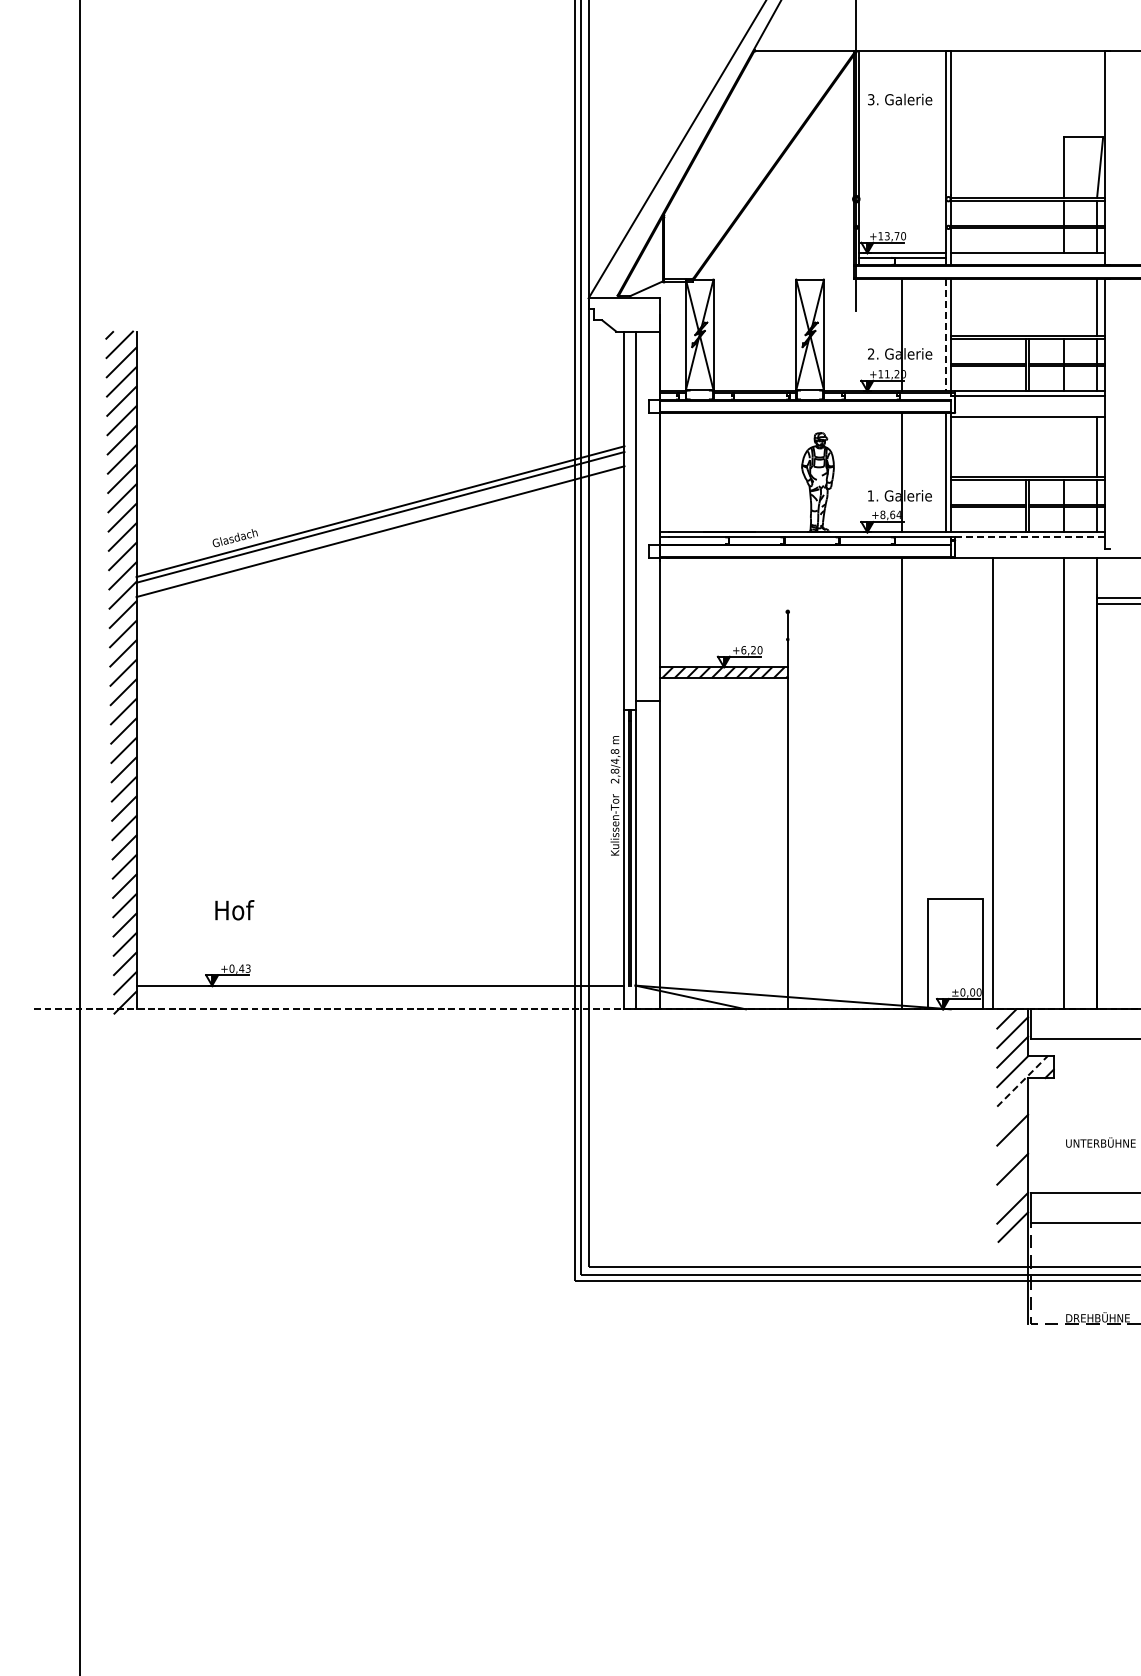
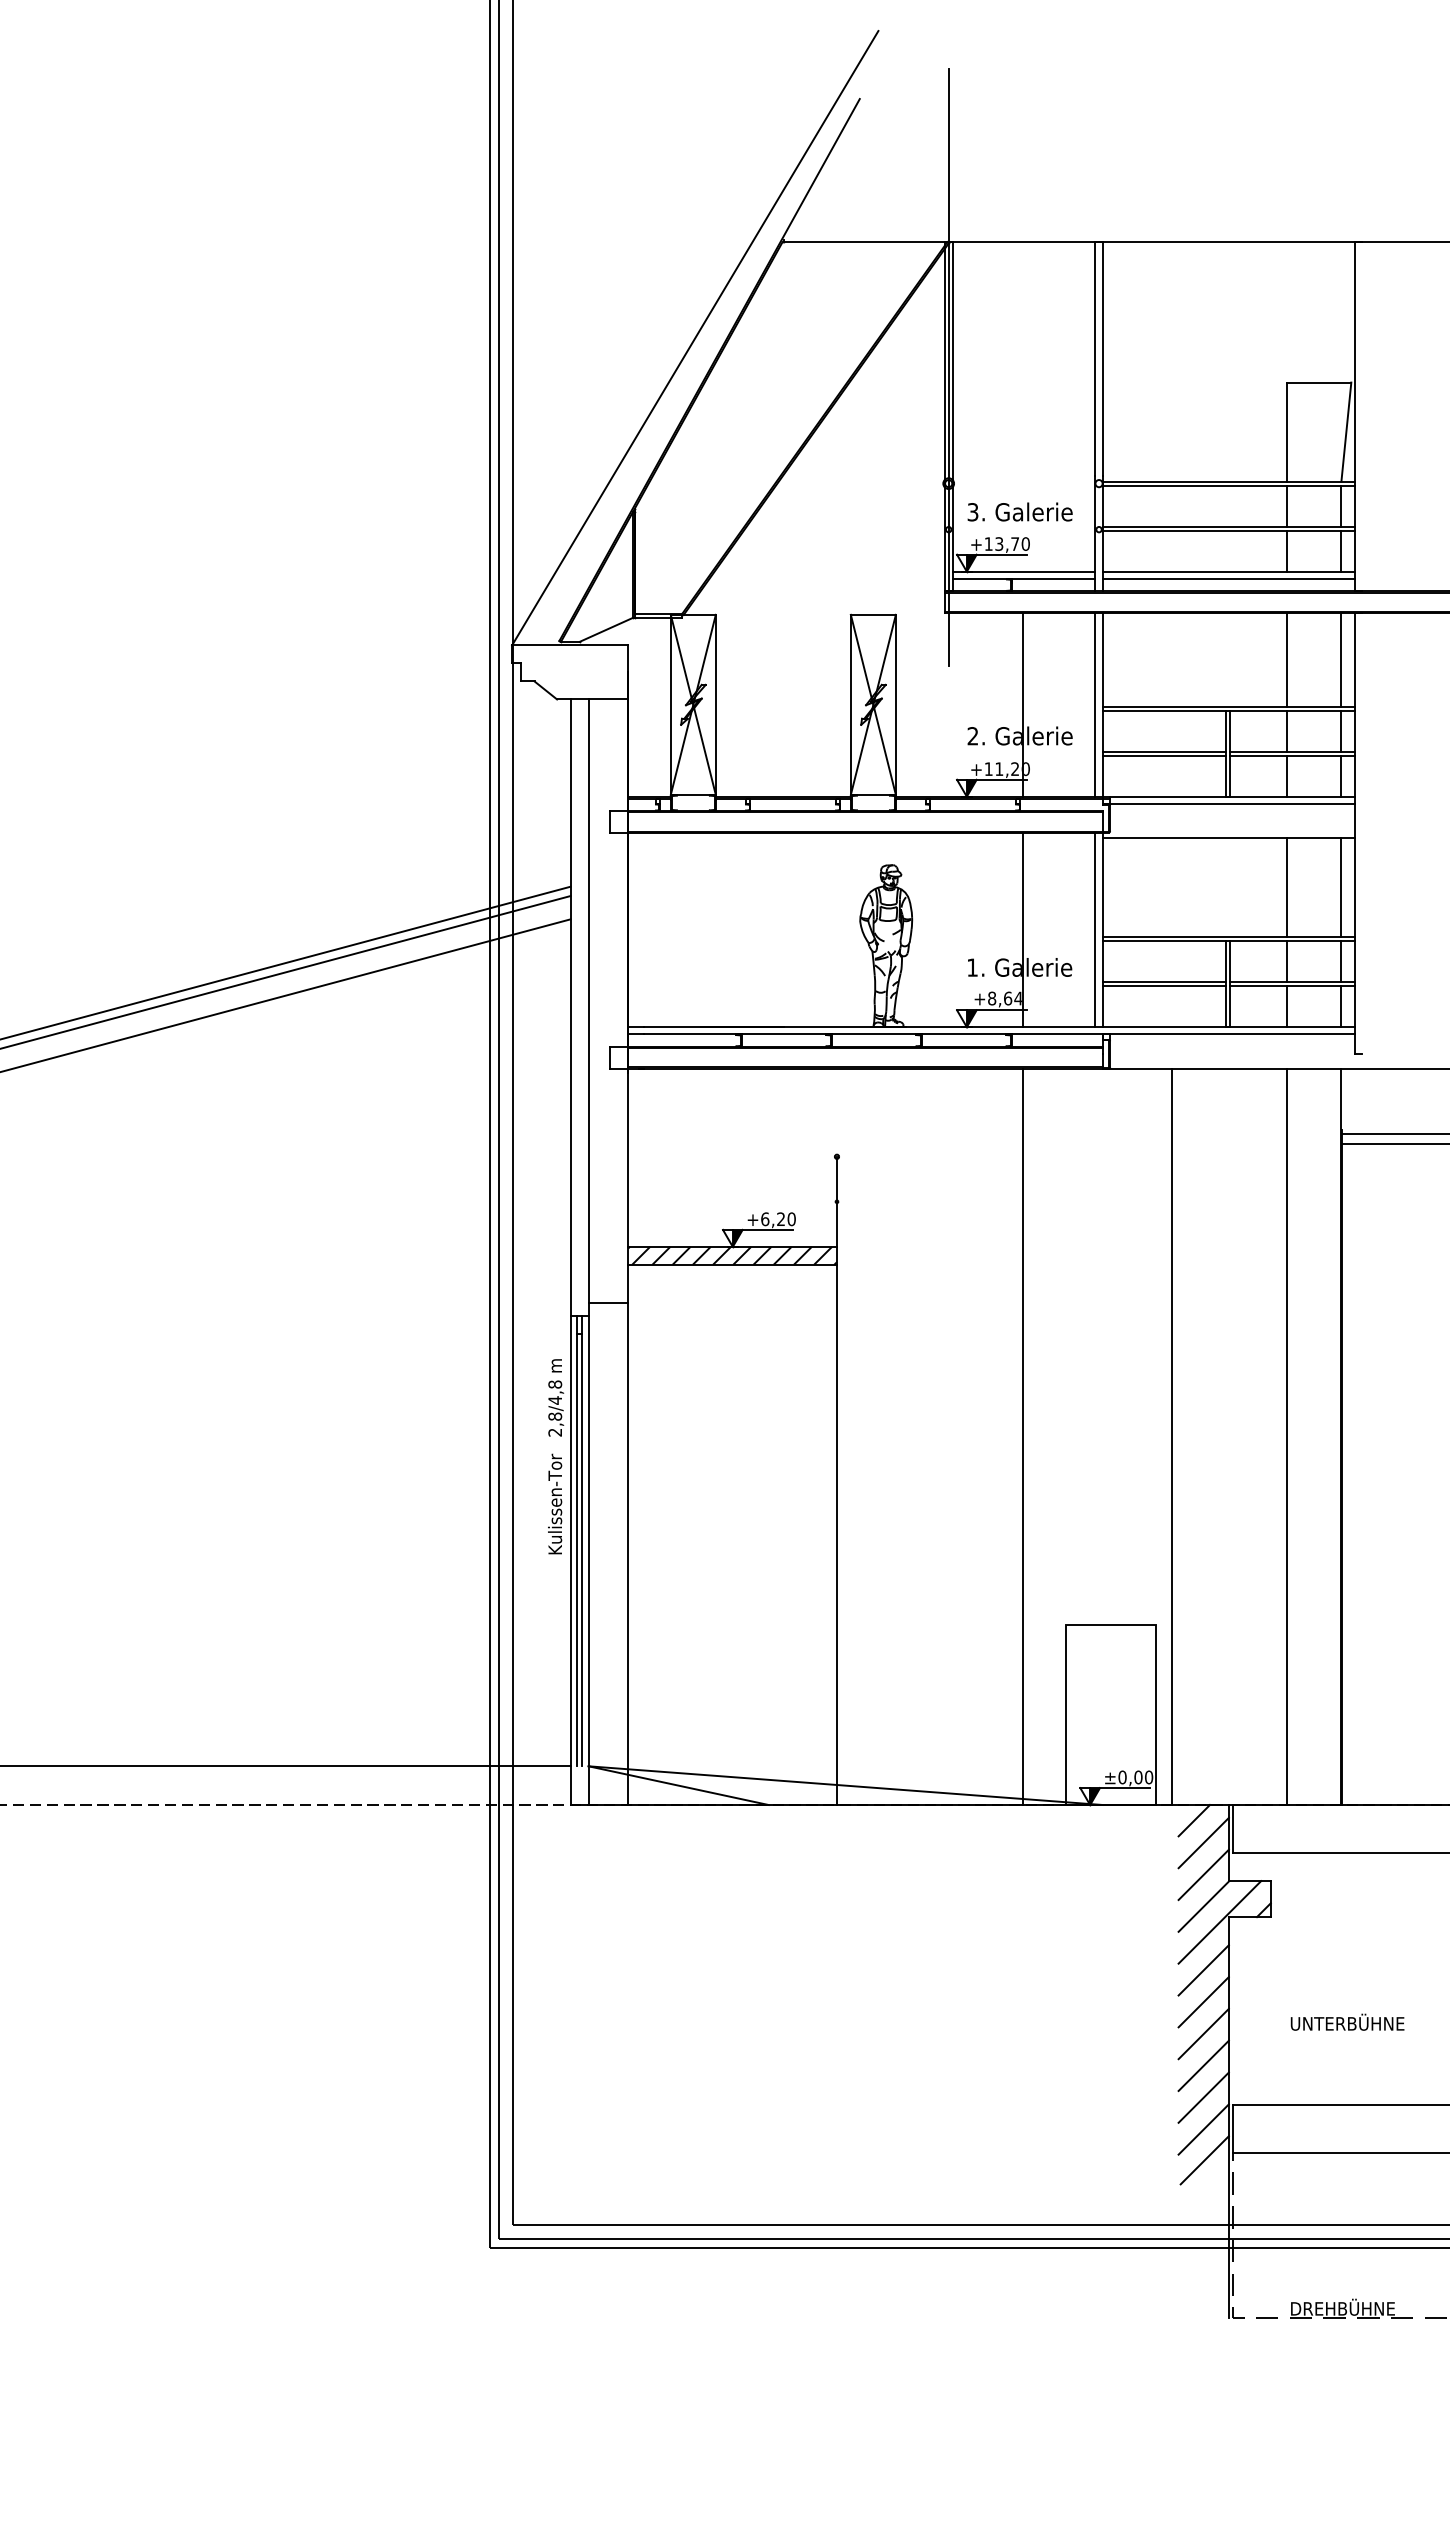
text: (900, 99) -> (1020, 511), moved
line: (1027, 257) -> (1227, 578), added
line: (1063, 306) -> (1286, 658), added
line: (946, 335) -> (1095, 705), dashed -> solid
line: (1063, 446) -> (1286, 887), added
line: (1027, 536) -> (1227, 1033), dashed -> solid
line: (1022, 1081) -> (1219, 1922), dashed -> solid
line: (1012, 1110) -> (1203, 1969), added
line: (1012, 1149) -> (1203, 2033), added
line: (1012, 1188) -> (1203, 2097), added

